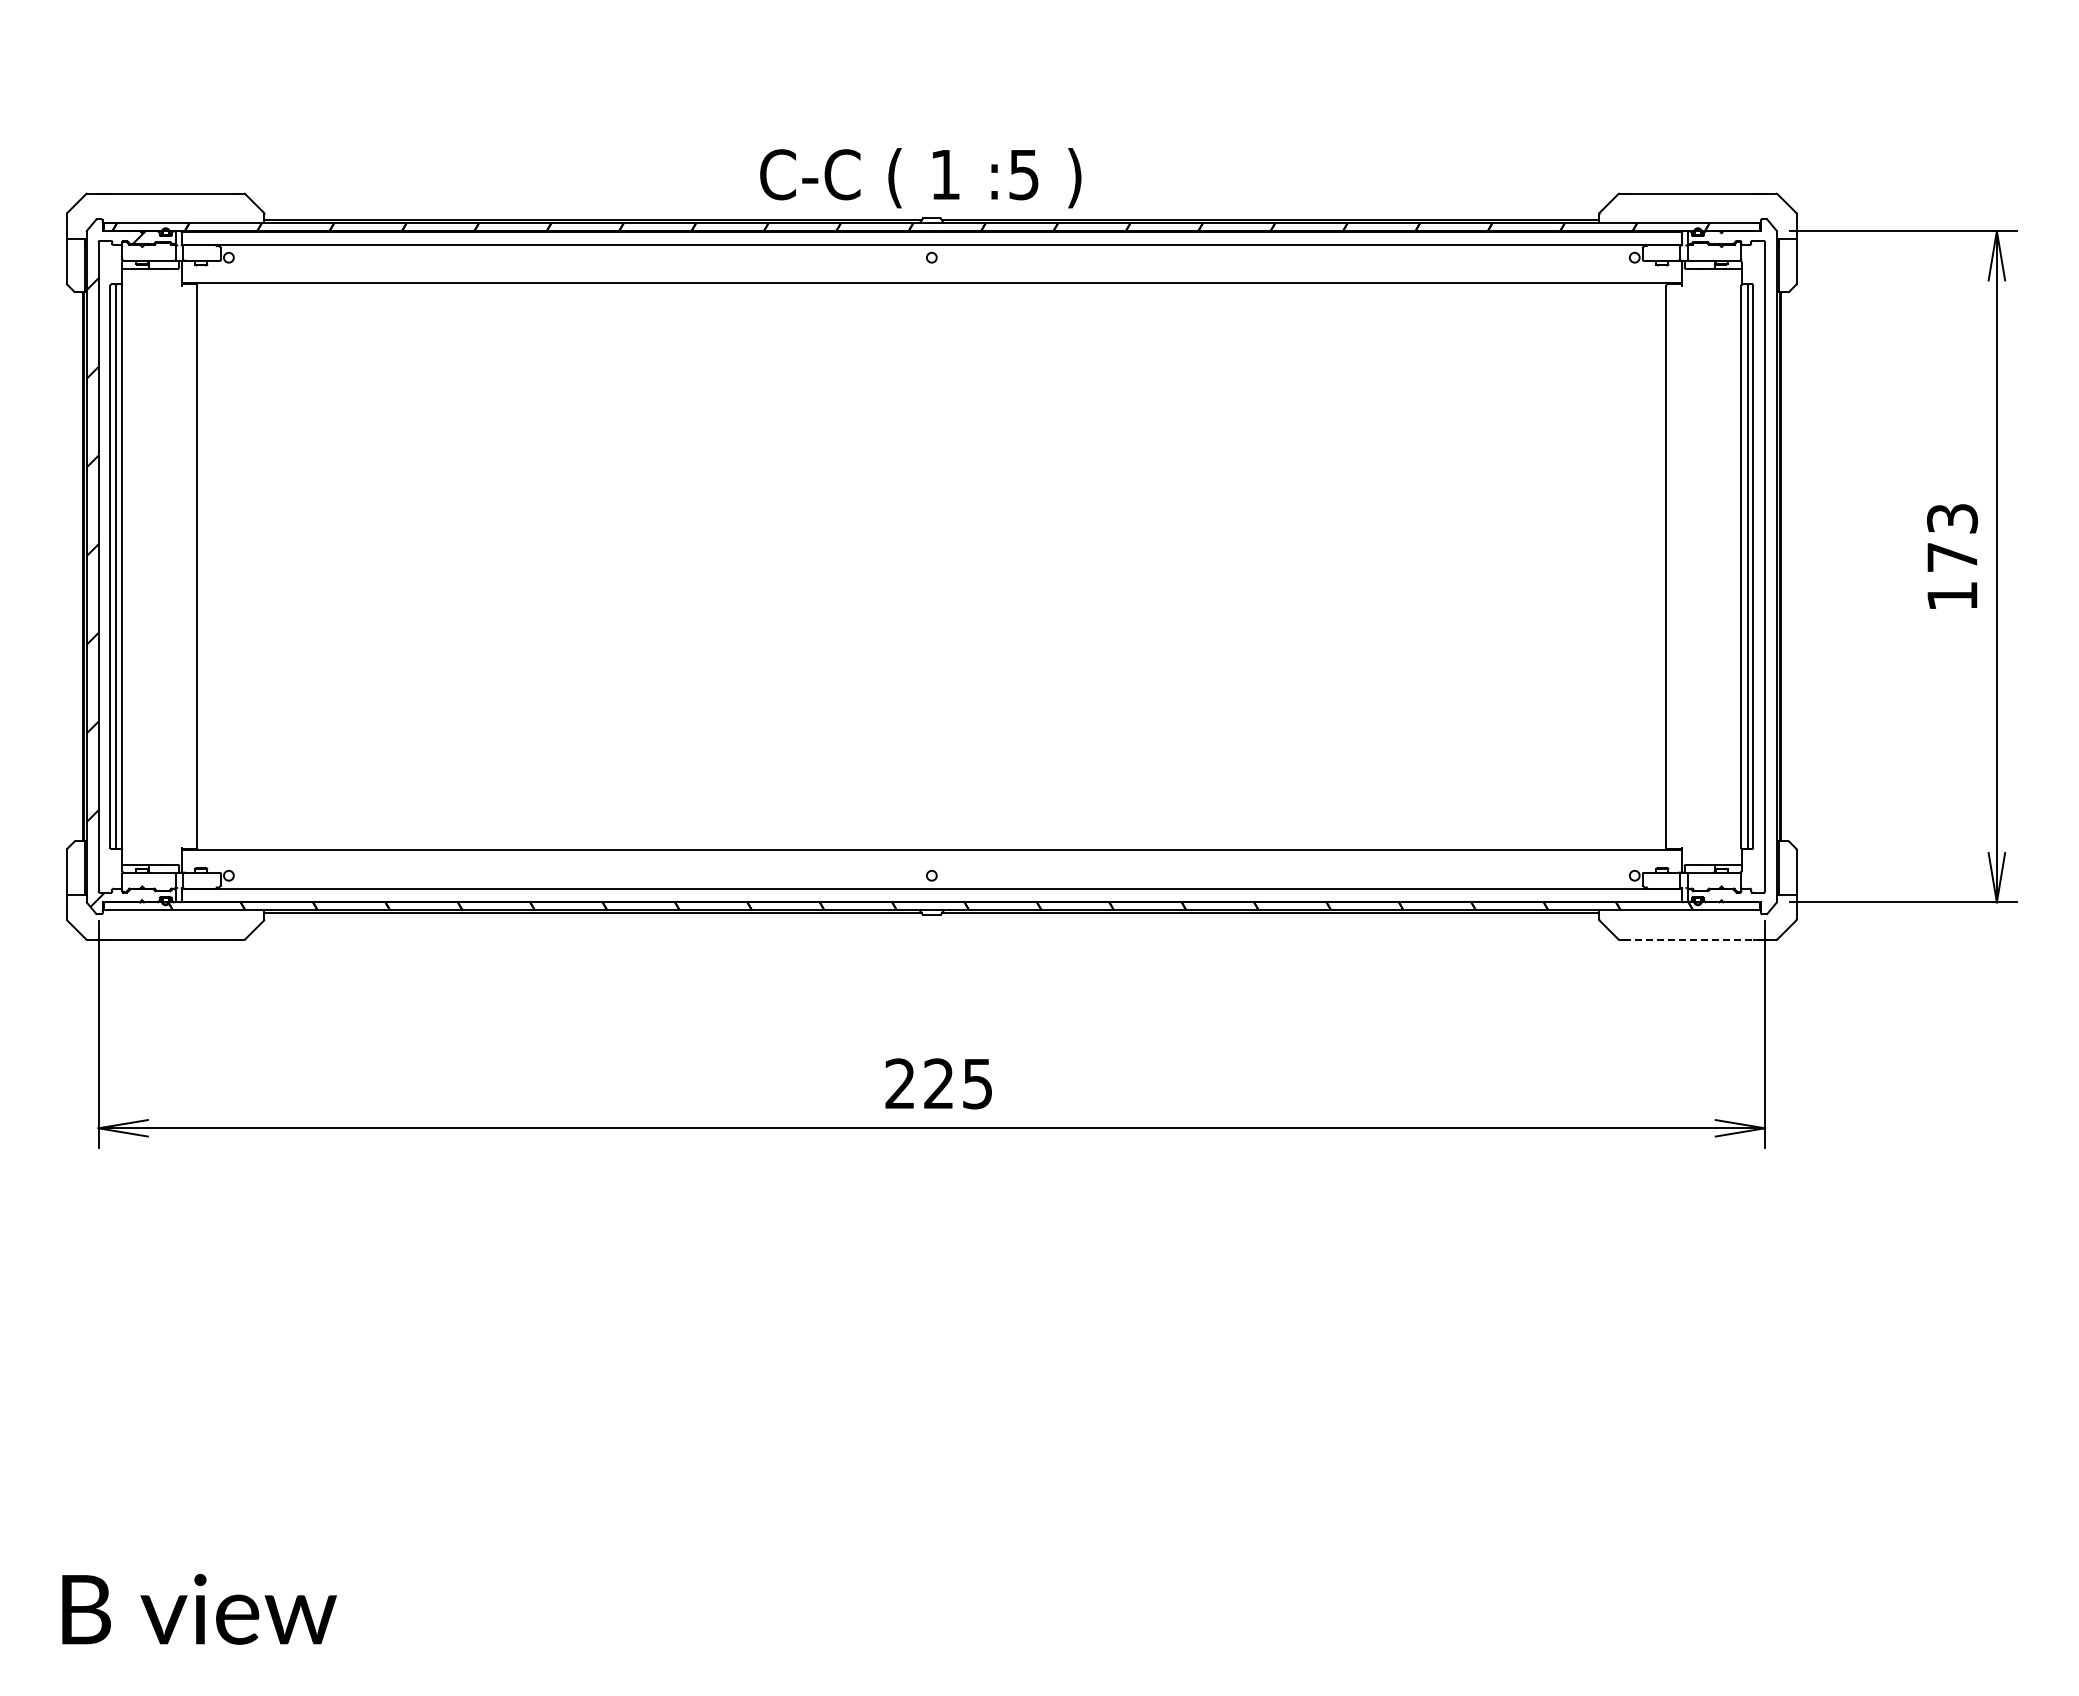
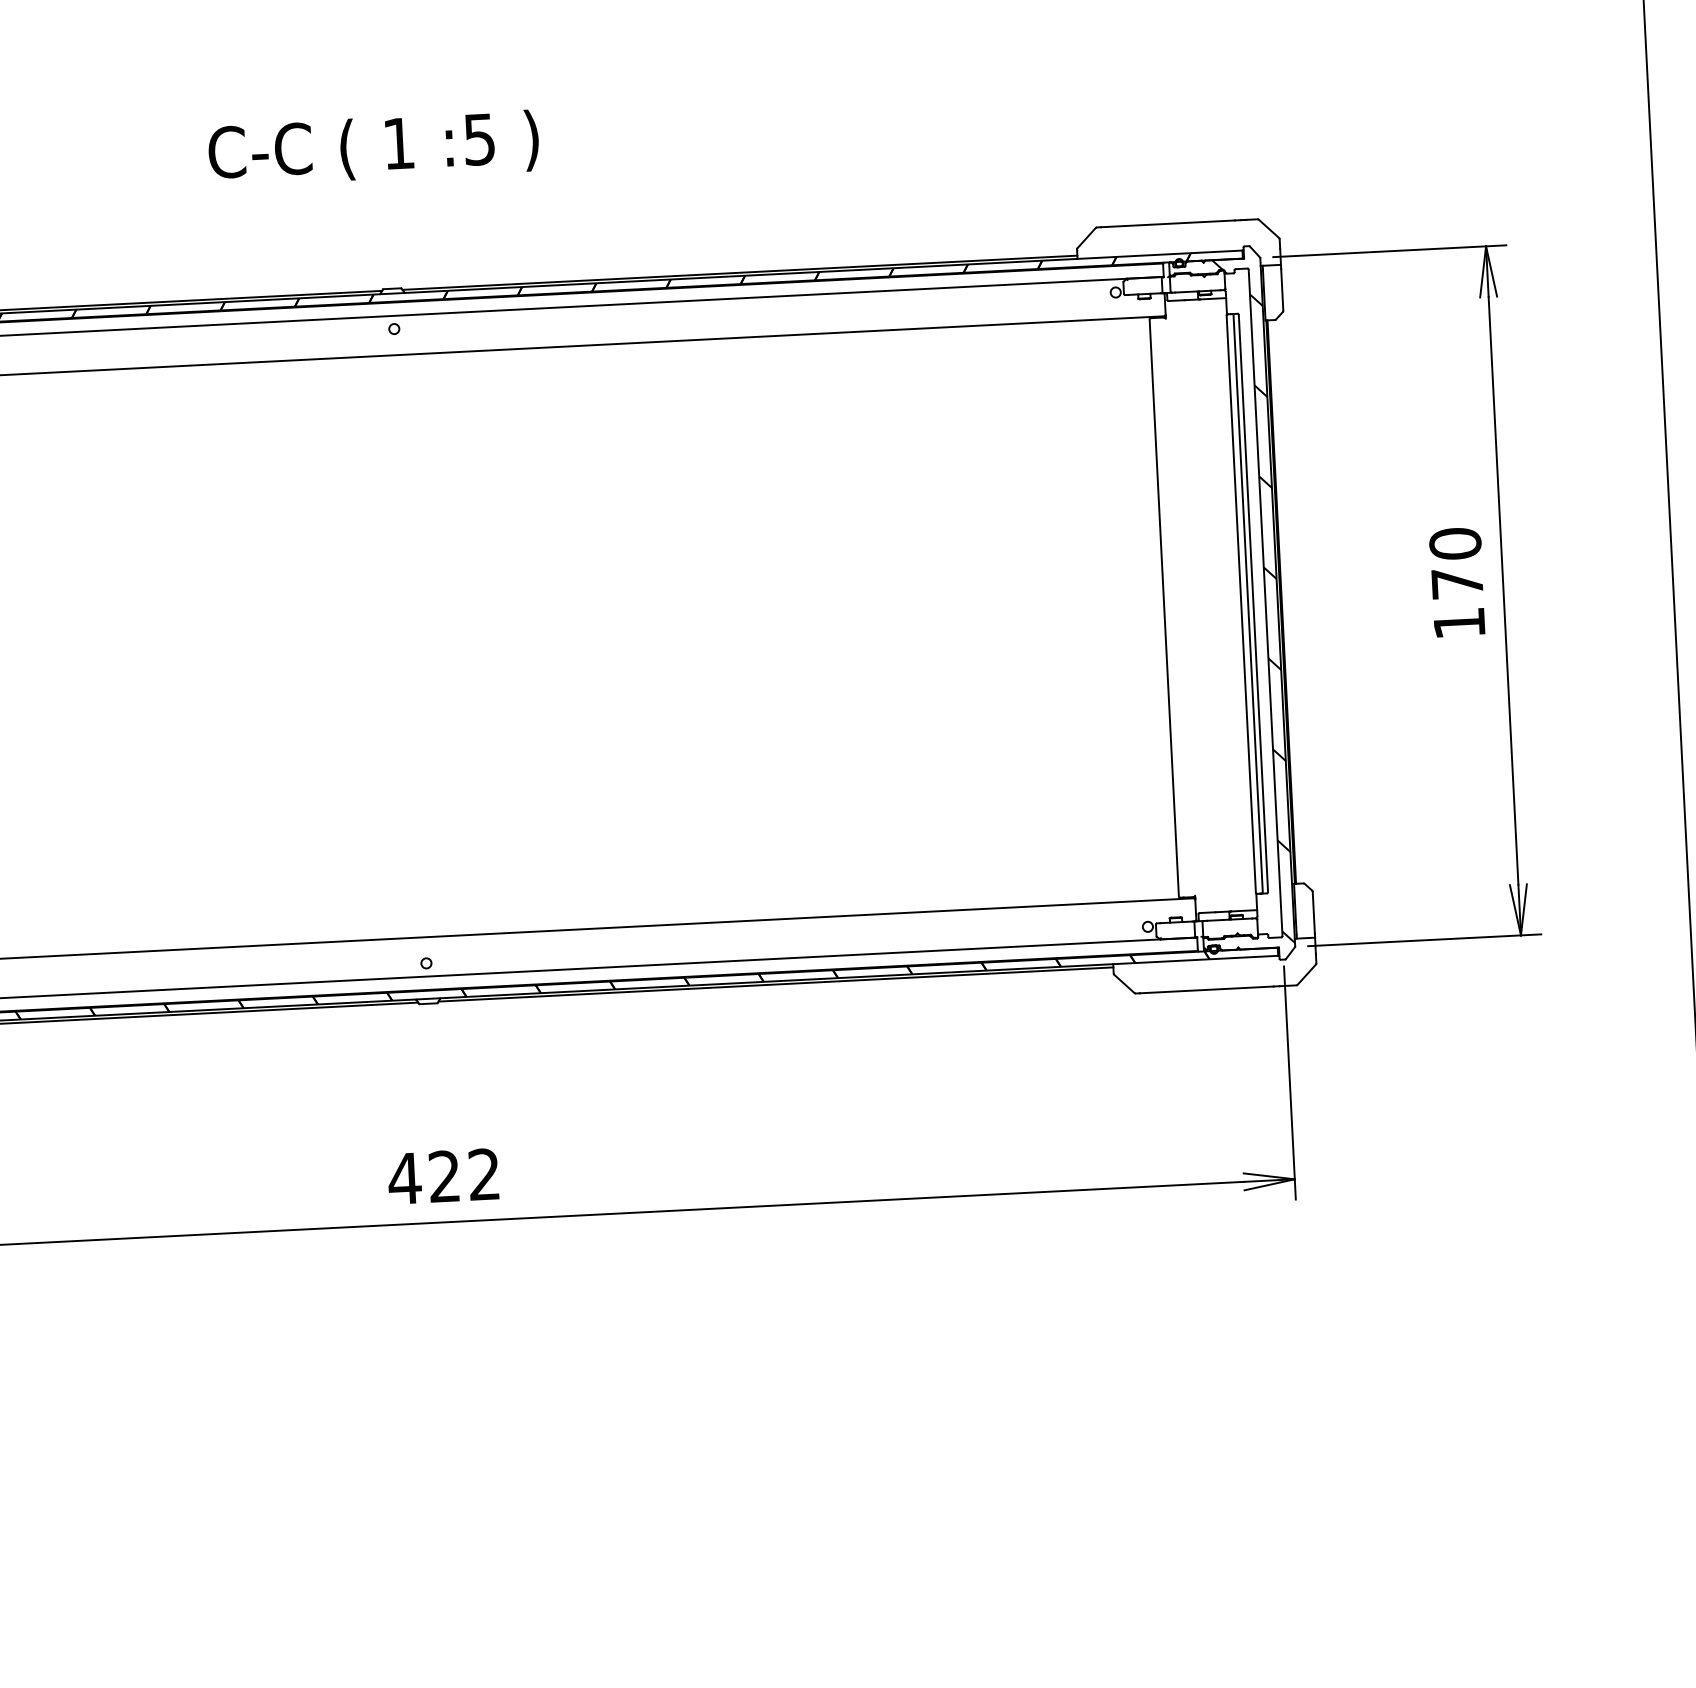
text: (920, 178) -> (373, 148), moved
text: (1952, 518) -> (1455, 543), 173 -> 170
hatch: (1732, 566) -> (1232, 604), added
line: (1689, 939) -> (1207, 989), dashed -> solid
text: (937, 1083) -> (443, 1176), 225 -> 422

